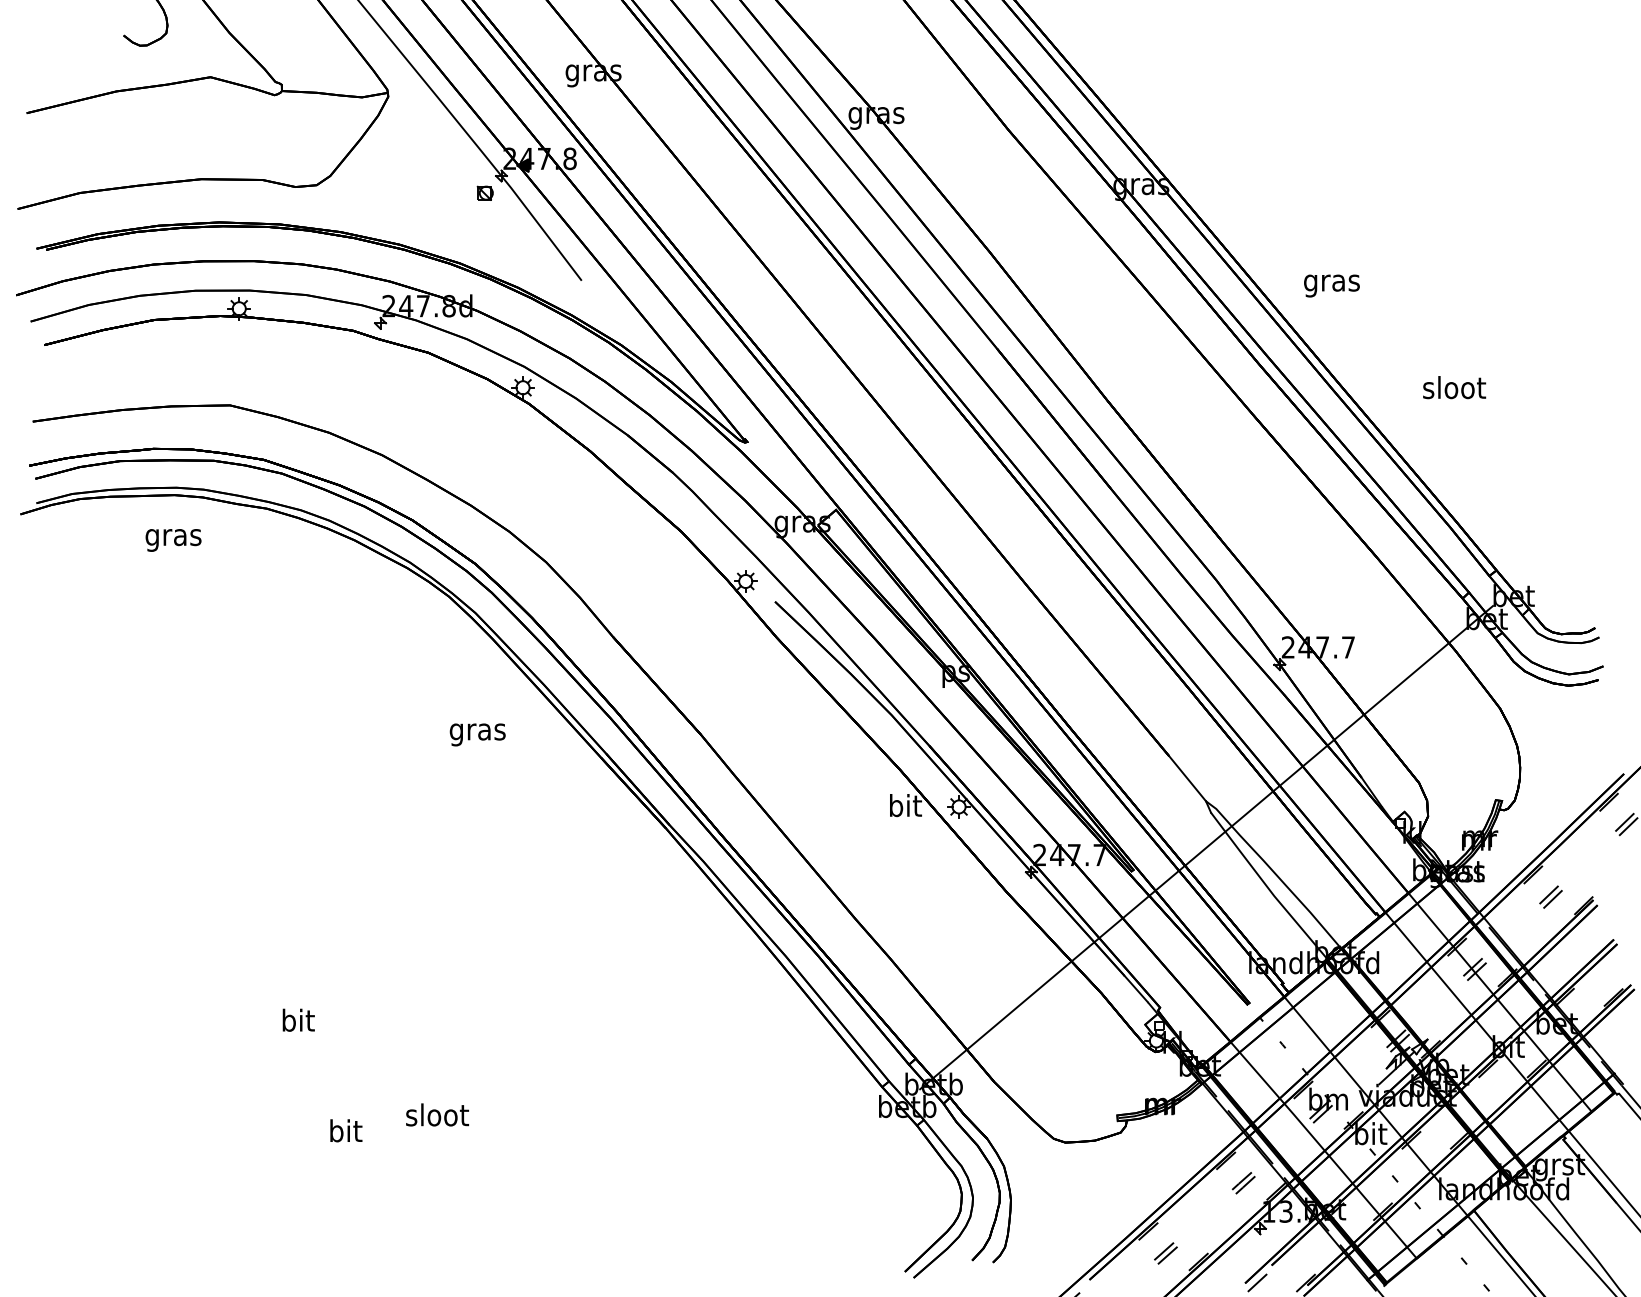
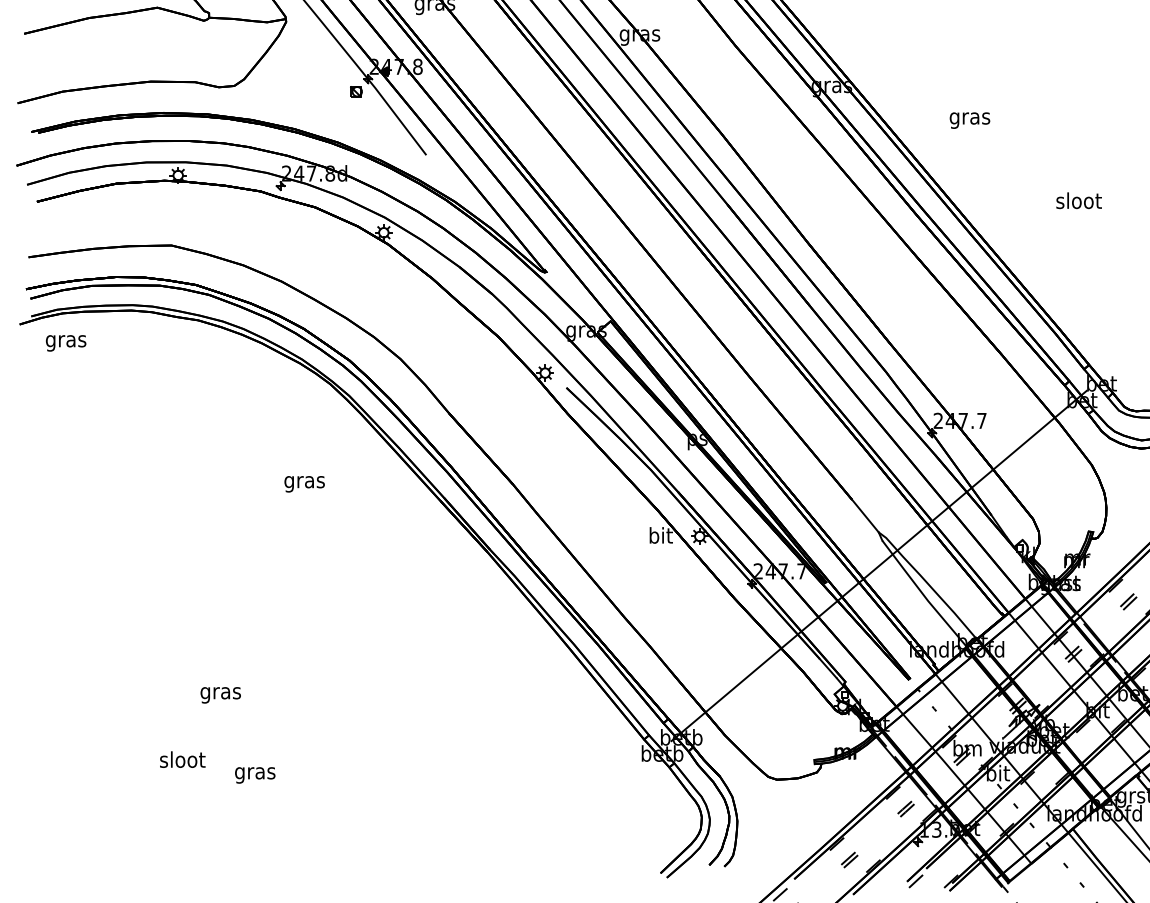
text: (1331, 285) -> (969, 120), moved
text: (1454, 387) -> (1079, 200), moved
text: (173, 540) -> (66, 343), moved
text: (477, 734) -> (304, 483), moved
text: (297, 1022) -> (220, 692), bit -> gras
text: (437, 1114) -> (182, 759), moved
text: (345, 1133) -> (255, 773), bit -> gras

